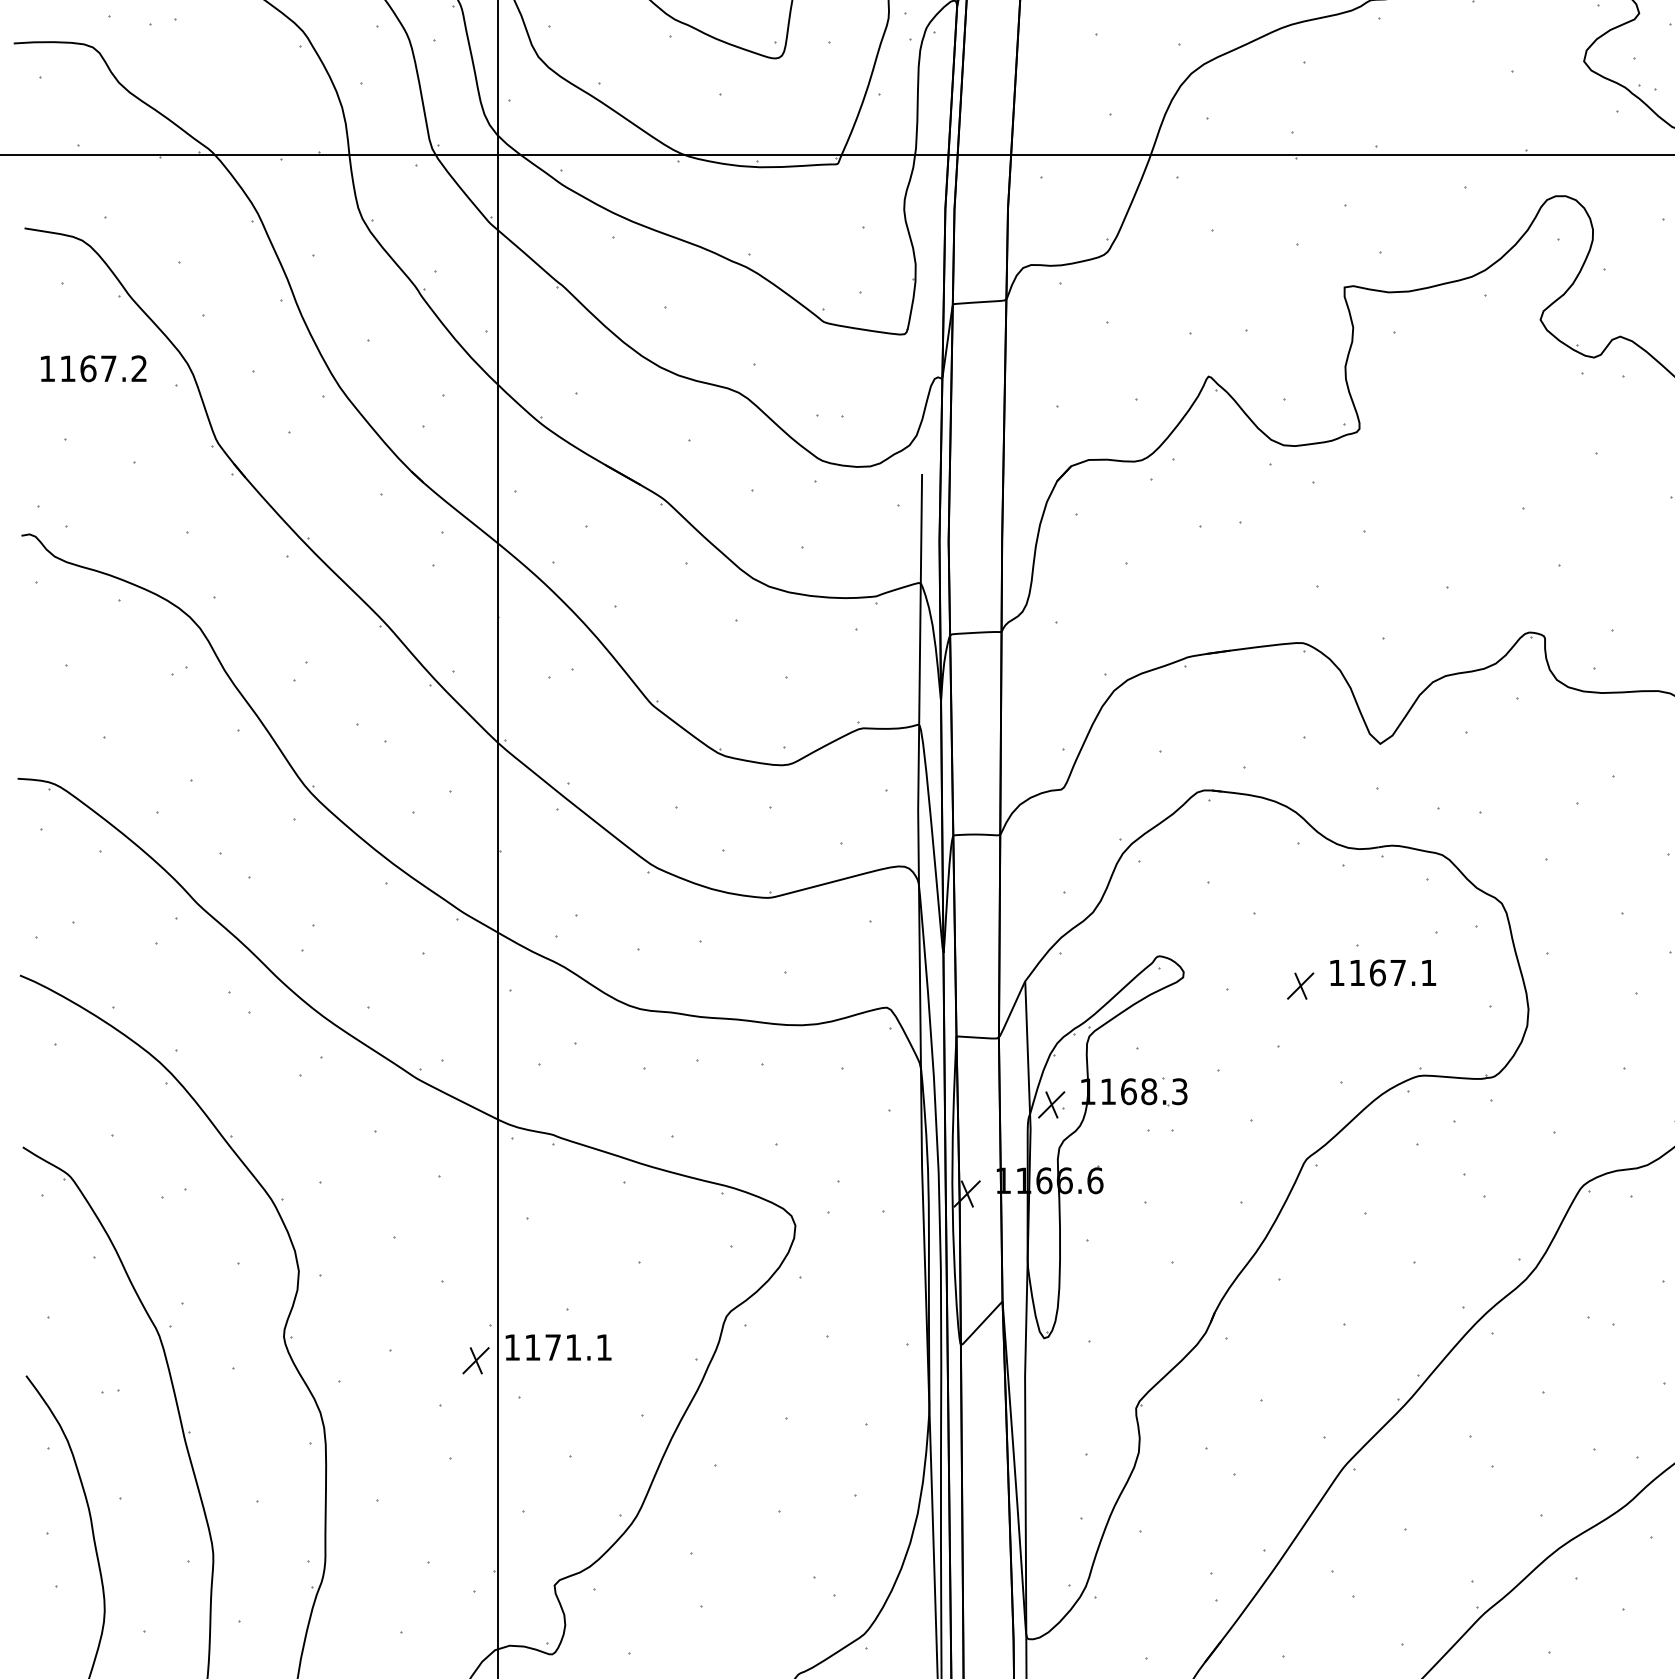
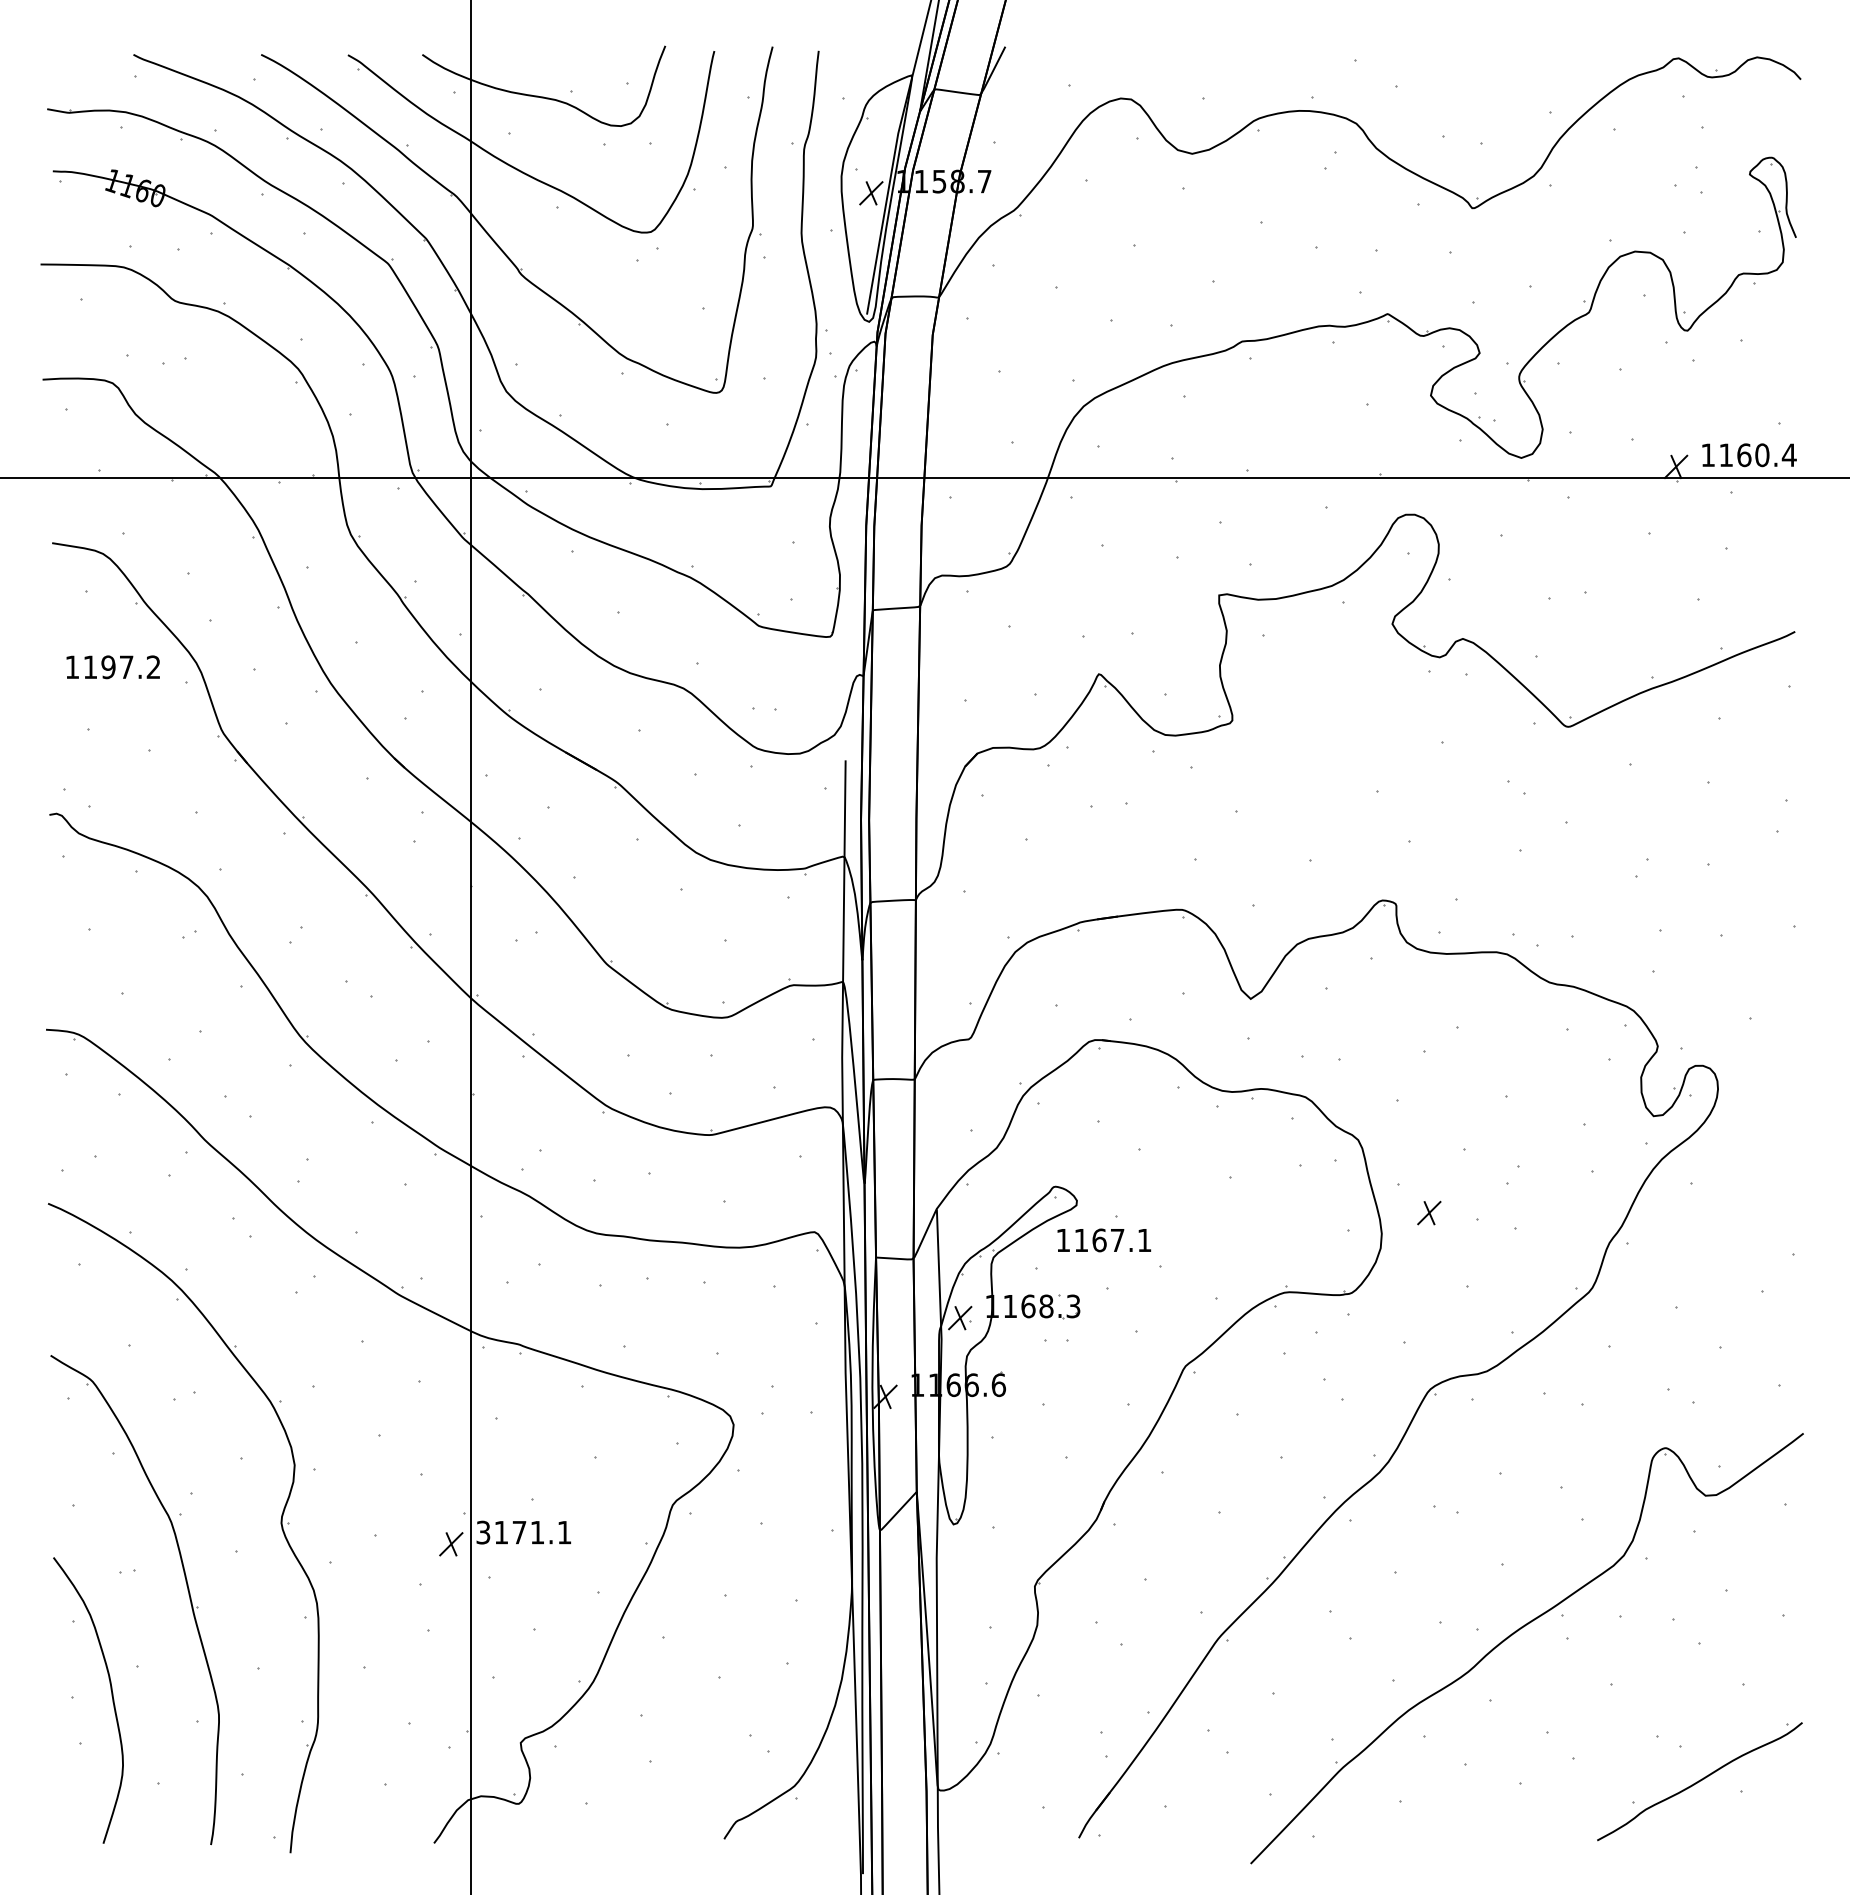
text: (88, 369) -> (108, 667), 1167.2 -> 1197.2
text: (1383, 973) -> (1104, 1240), moved
part: (1300, 985) -> (1429, 1212), moved
text: (512, 1347) -> (483, 1532), 1171.1 -> 3171.1

